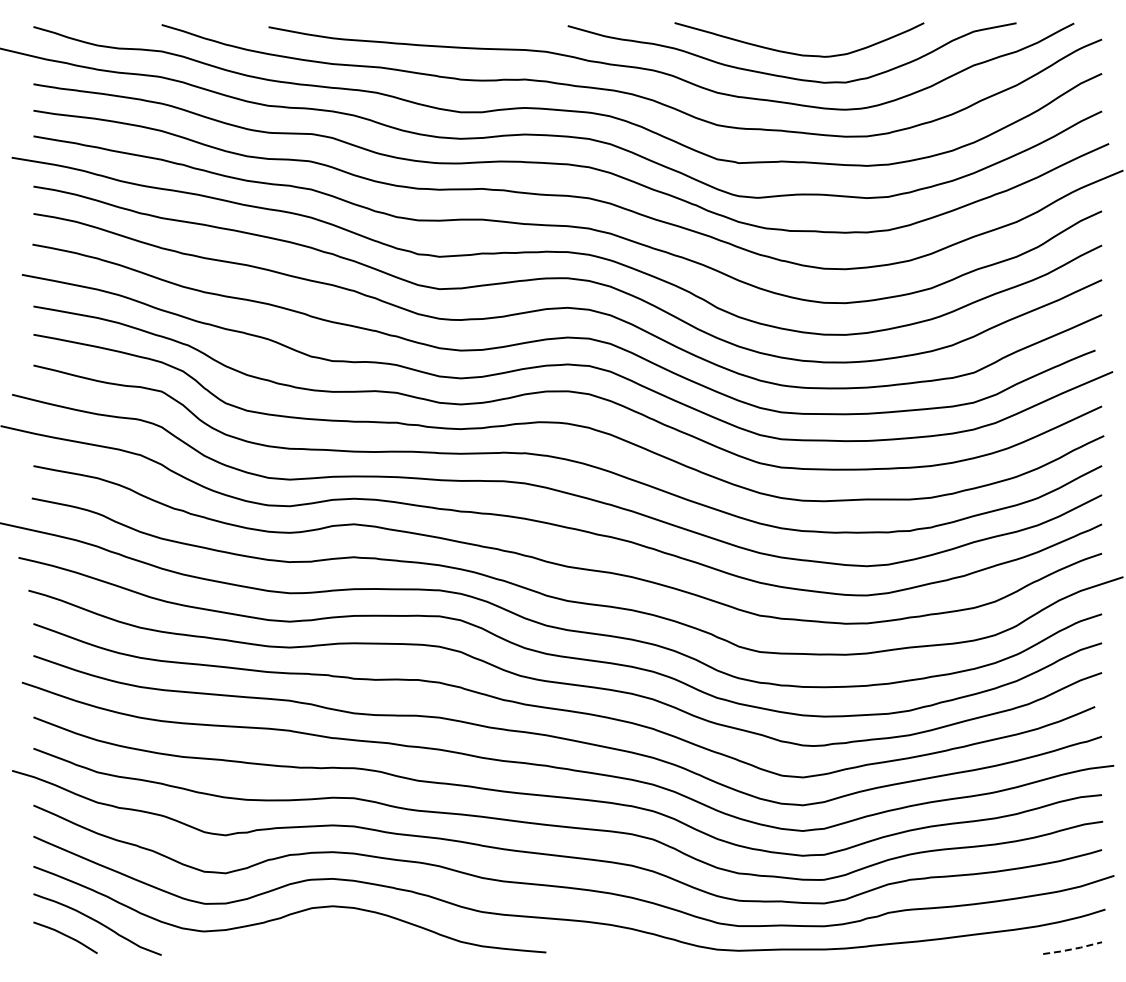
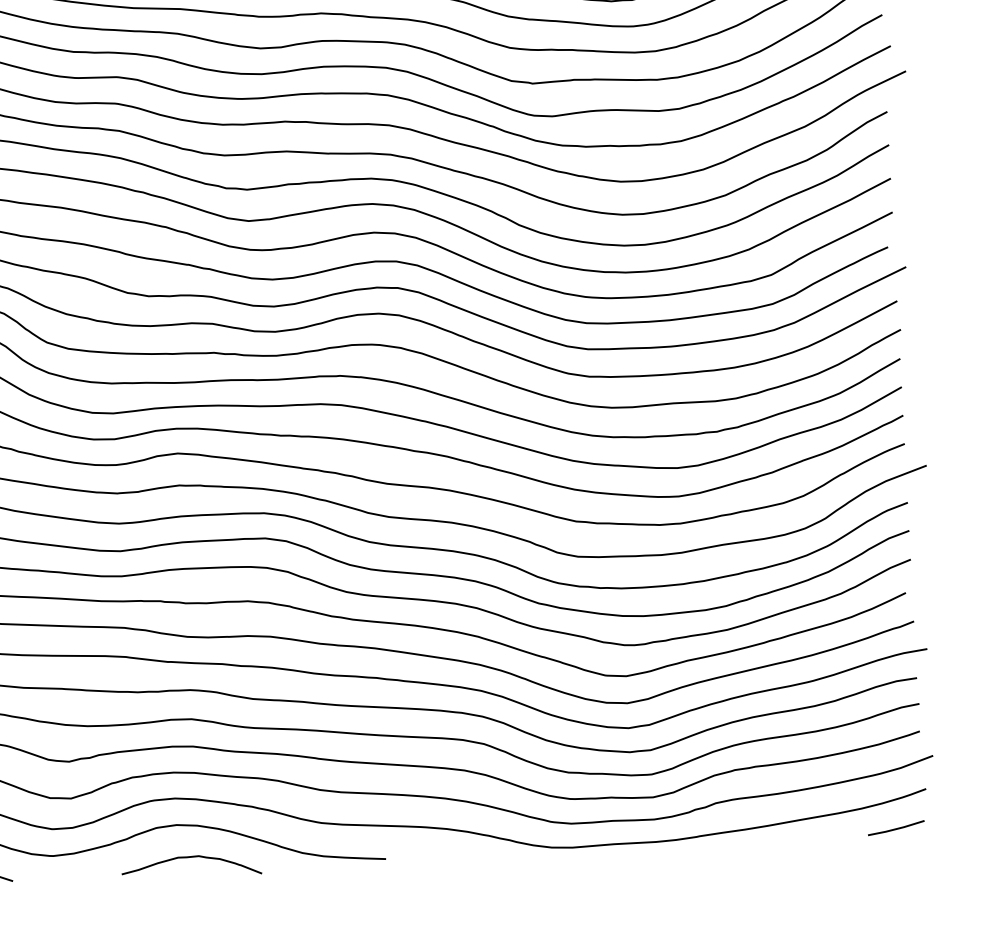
curve: (345, 940) -> (190, 857), added
line: (1073, 949) -> (897, 829), dashed -> solid

